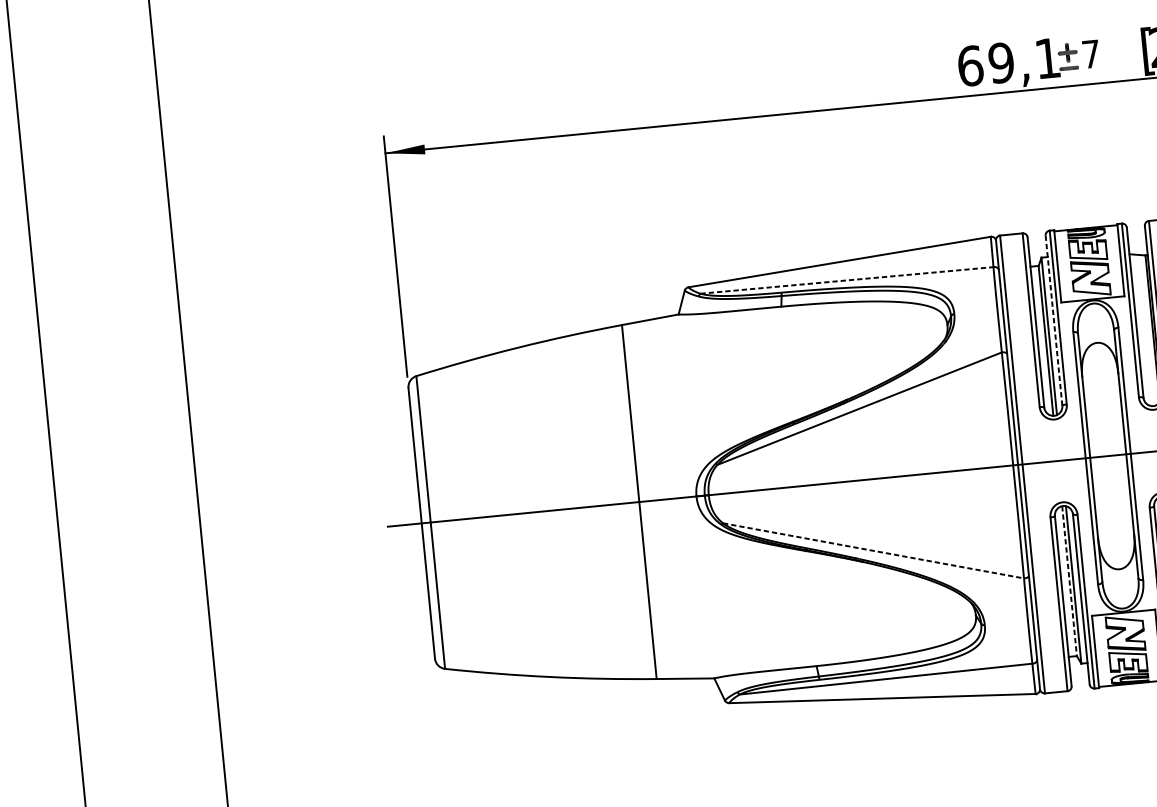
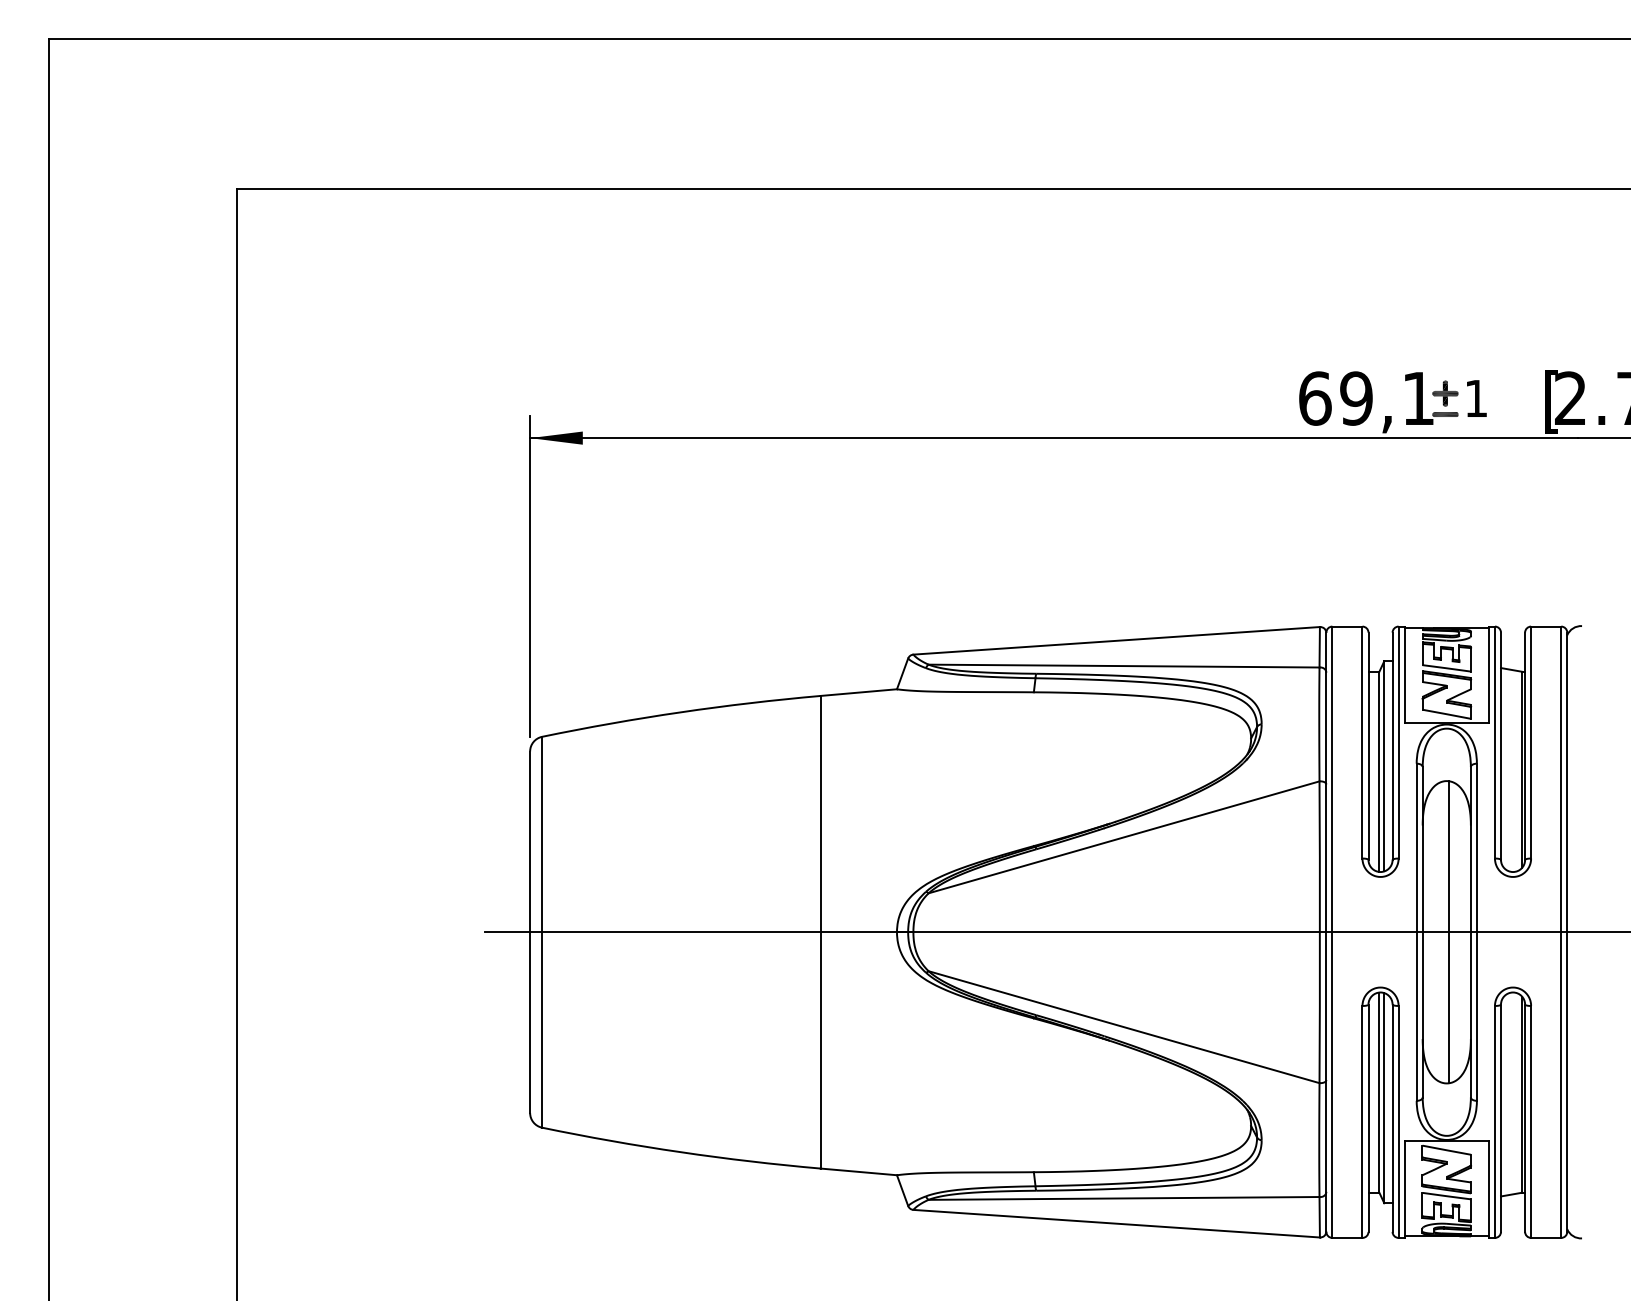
text: (1091, 54) -> (1476, 398), 7 -> 1
line: (847, 280) -> (1124, 666), dashed -> solid
line: (1053, 320) -> (1392, 746), dashed -> solid
line: (1110, 456) -> (1449, 932), added
line: (873, 551) -> (1124, 1027), dashed -> solid
line: (1069, 581) -> (1379, 1093), dashed -> solid

